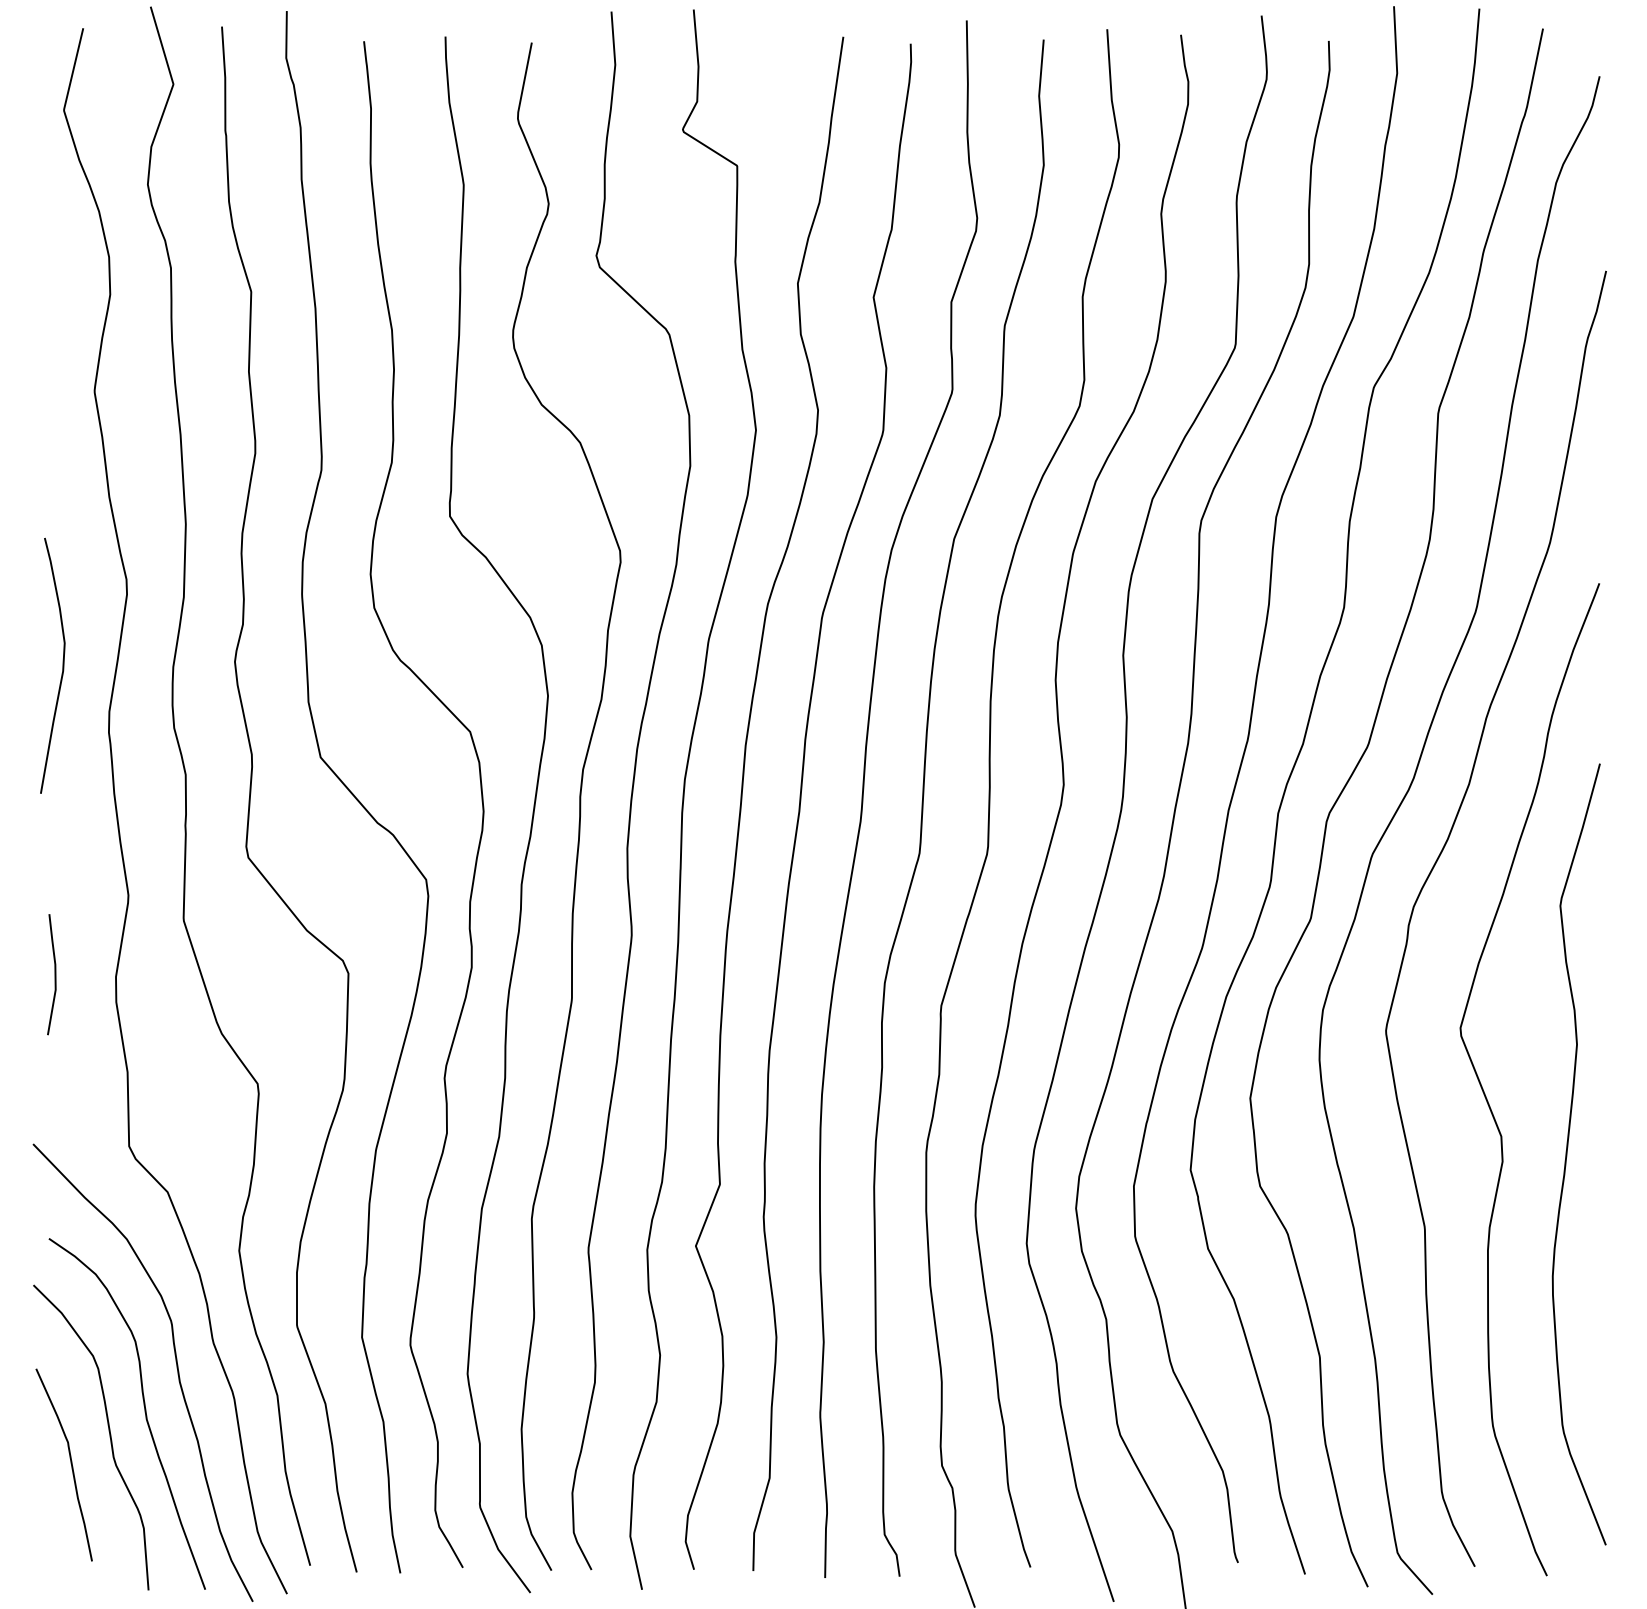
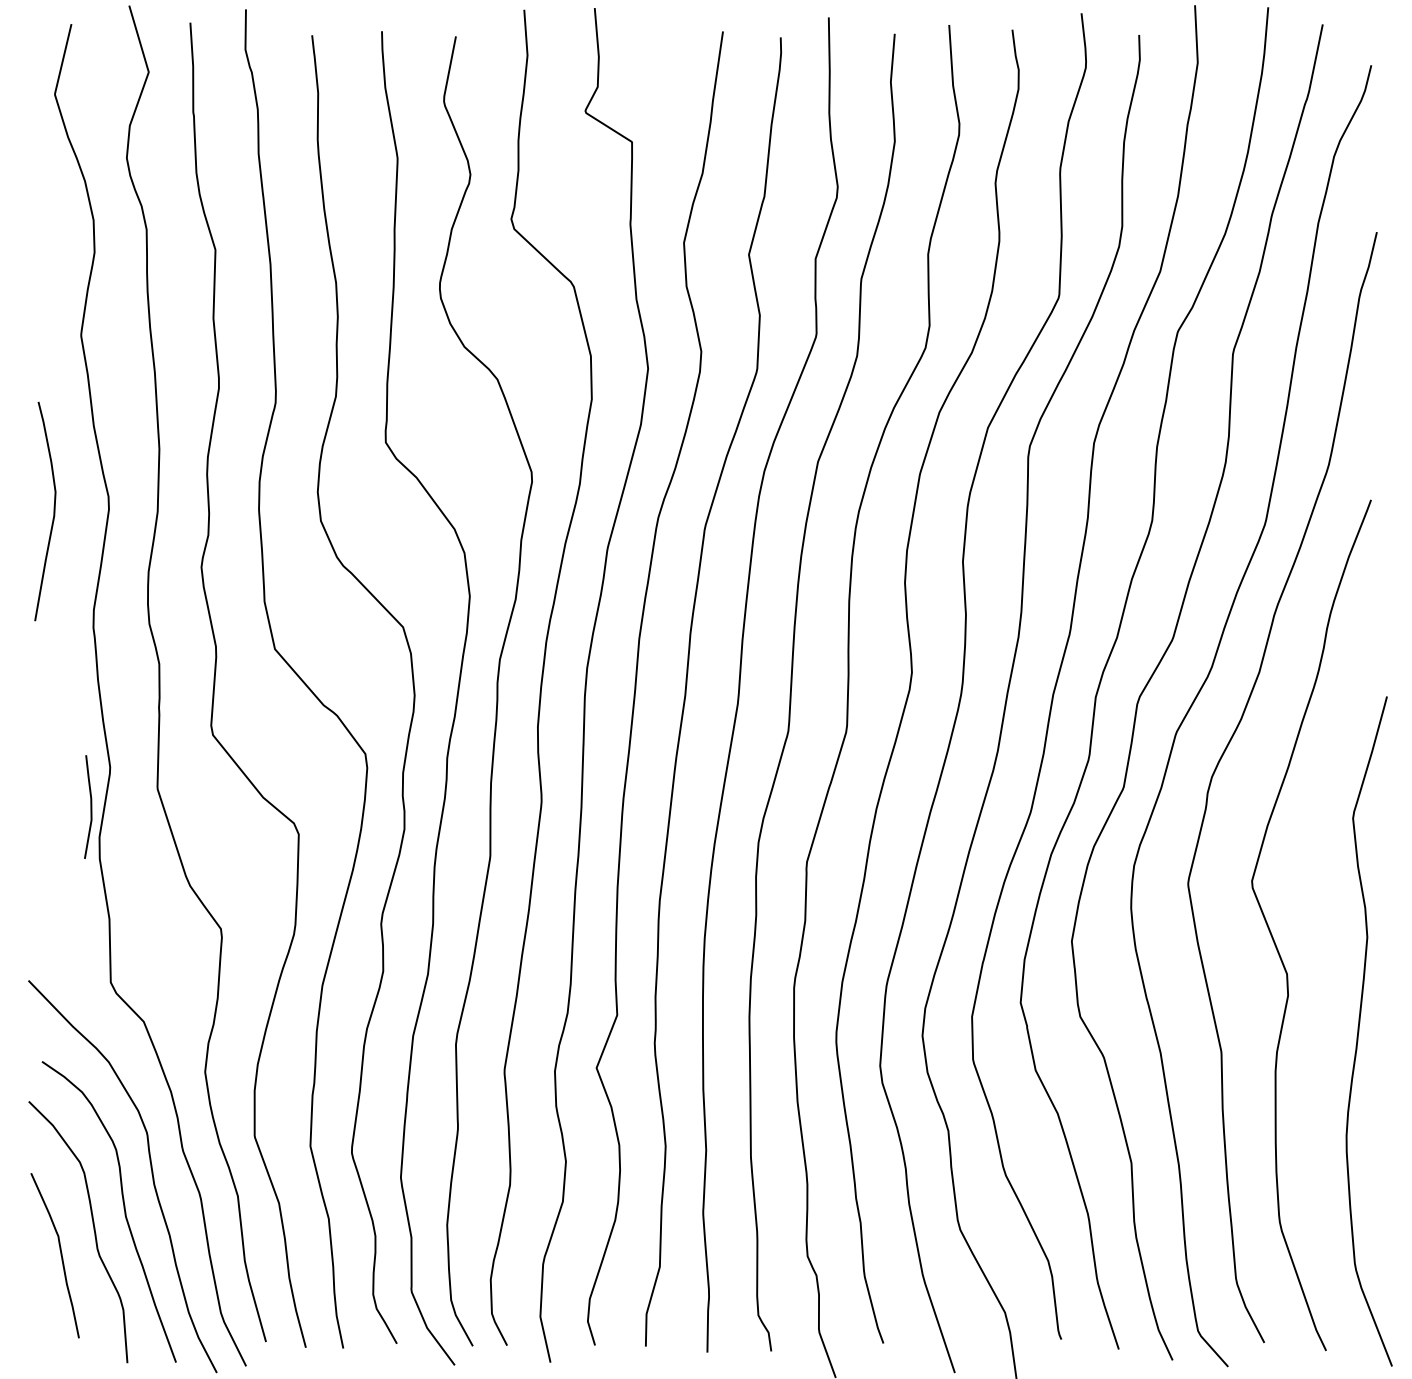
curve: (62, 665) -> (53, 511), moved
line: (54, 974) -> (90, 806), moved
curve: (1567, 1154) -> (1359, 1031), moved

